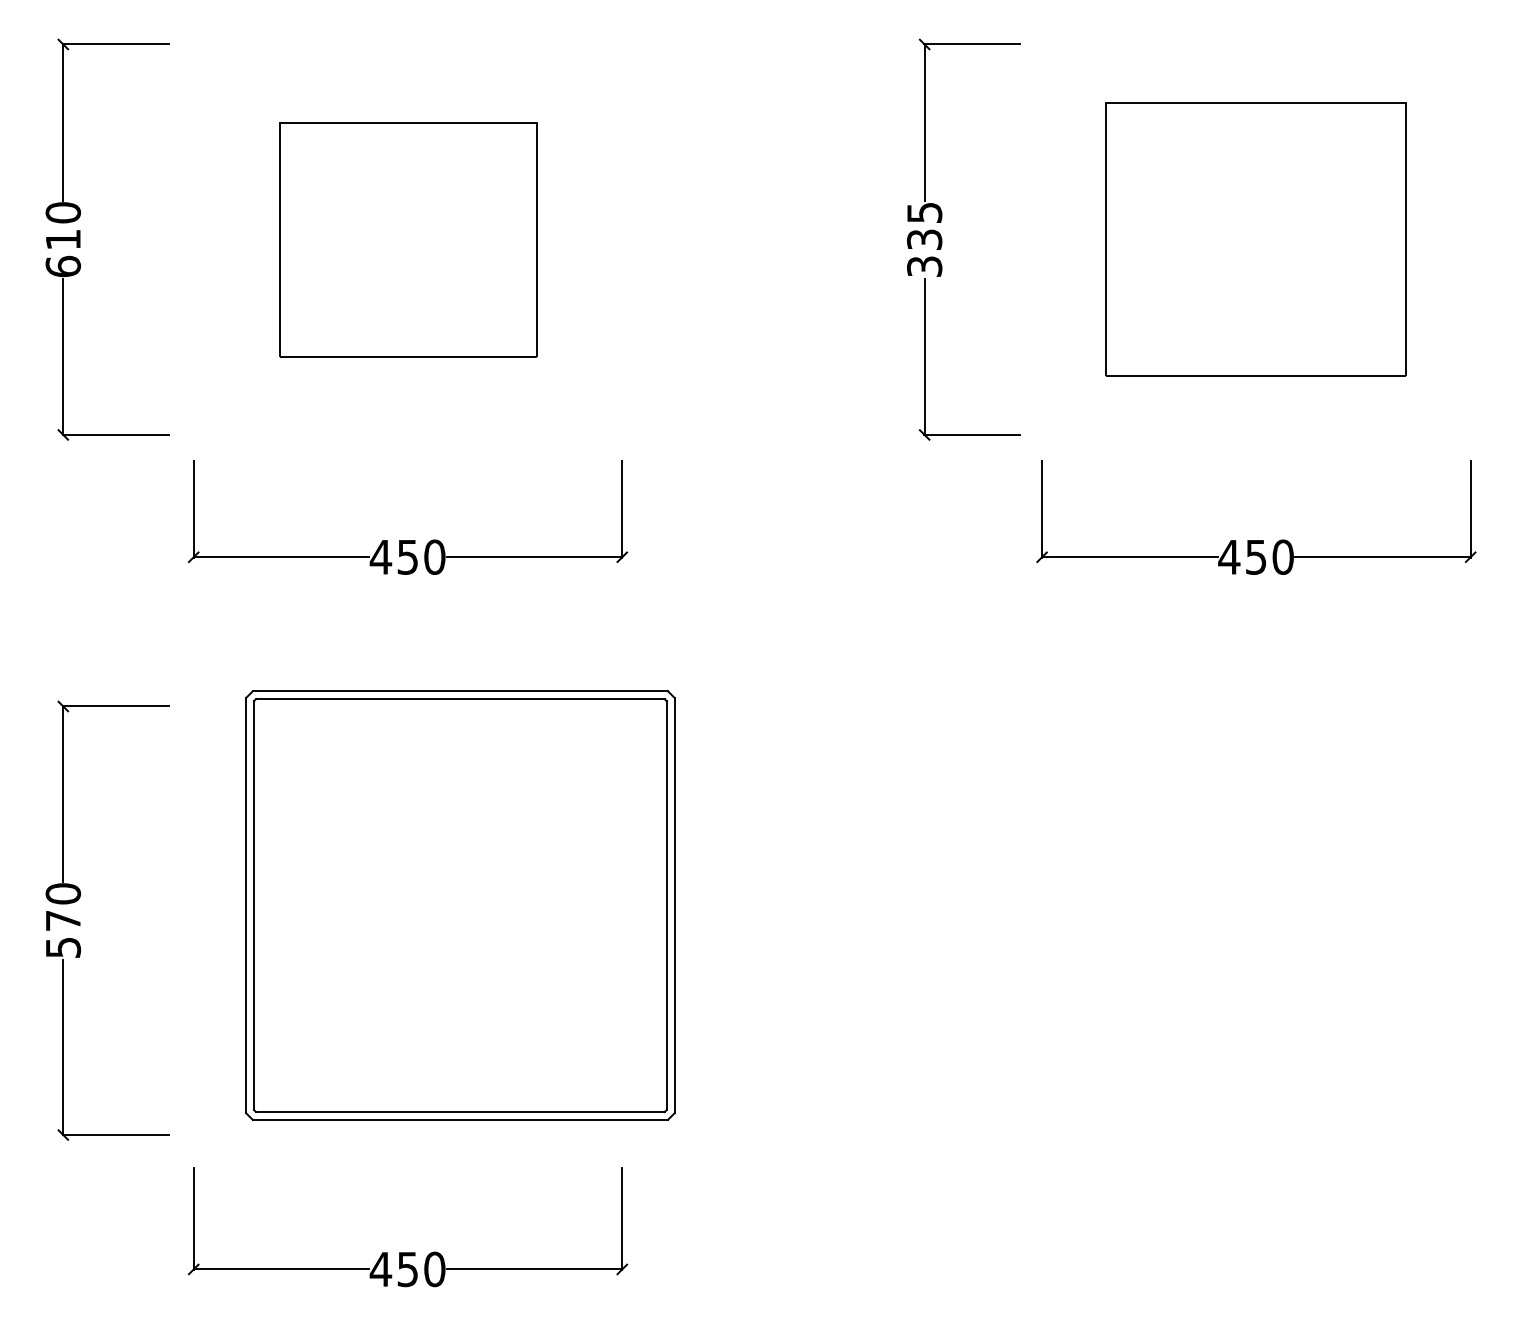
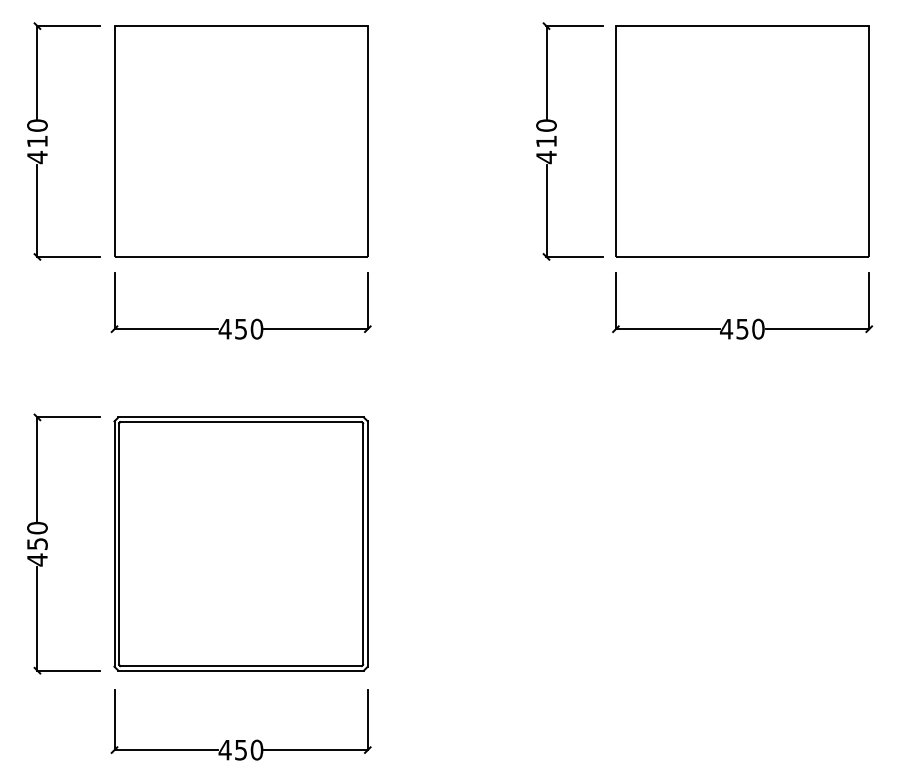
part: (408, 239) -> (241, 141), size x1.67
text: (924, 239) -> (546, 141), 335 -> 410
part: (1256, 239) -> (742, 141), size x1.43
text: (63, 266) -> (37, 157), 610 -> 410
part: (459, 904) -> (240, 543), moved
text: (63, 935) -> (37, 552), 570 -> 450

